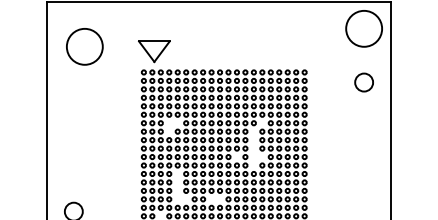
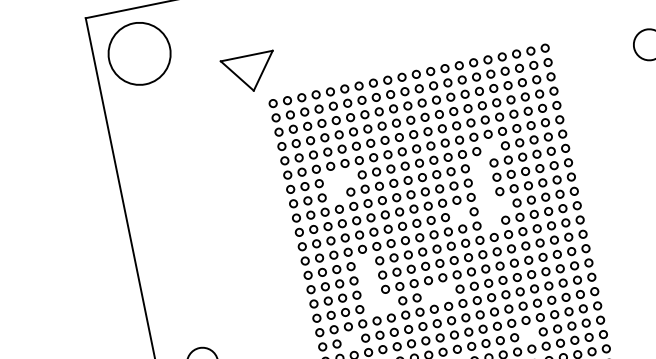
circle: (84, 46) -> (138, 53), moved
part: (154, 51) -> (250, 73), moved

